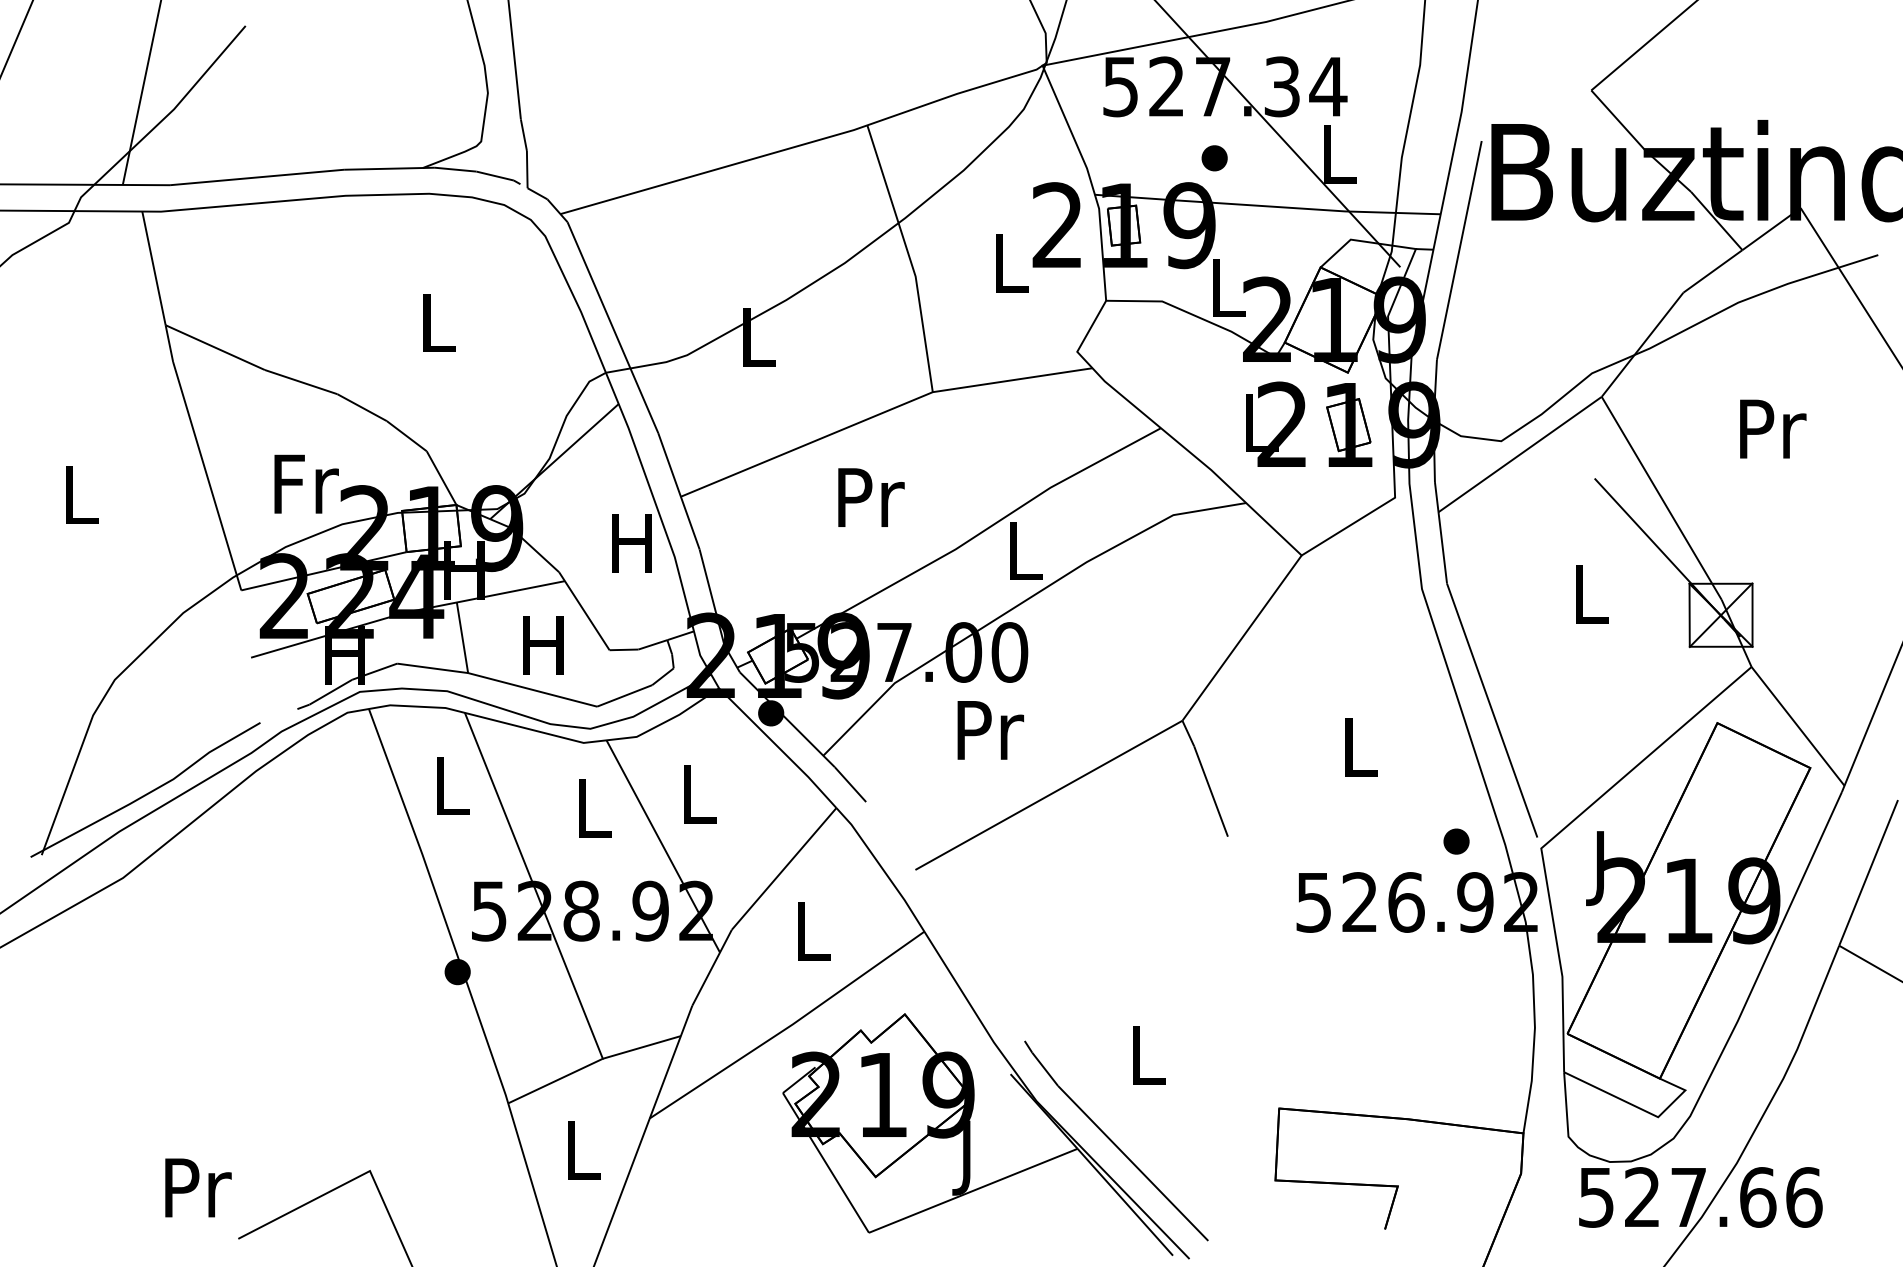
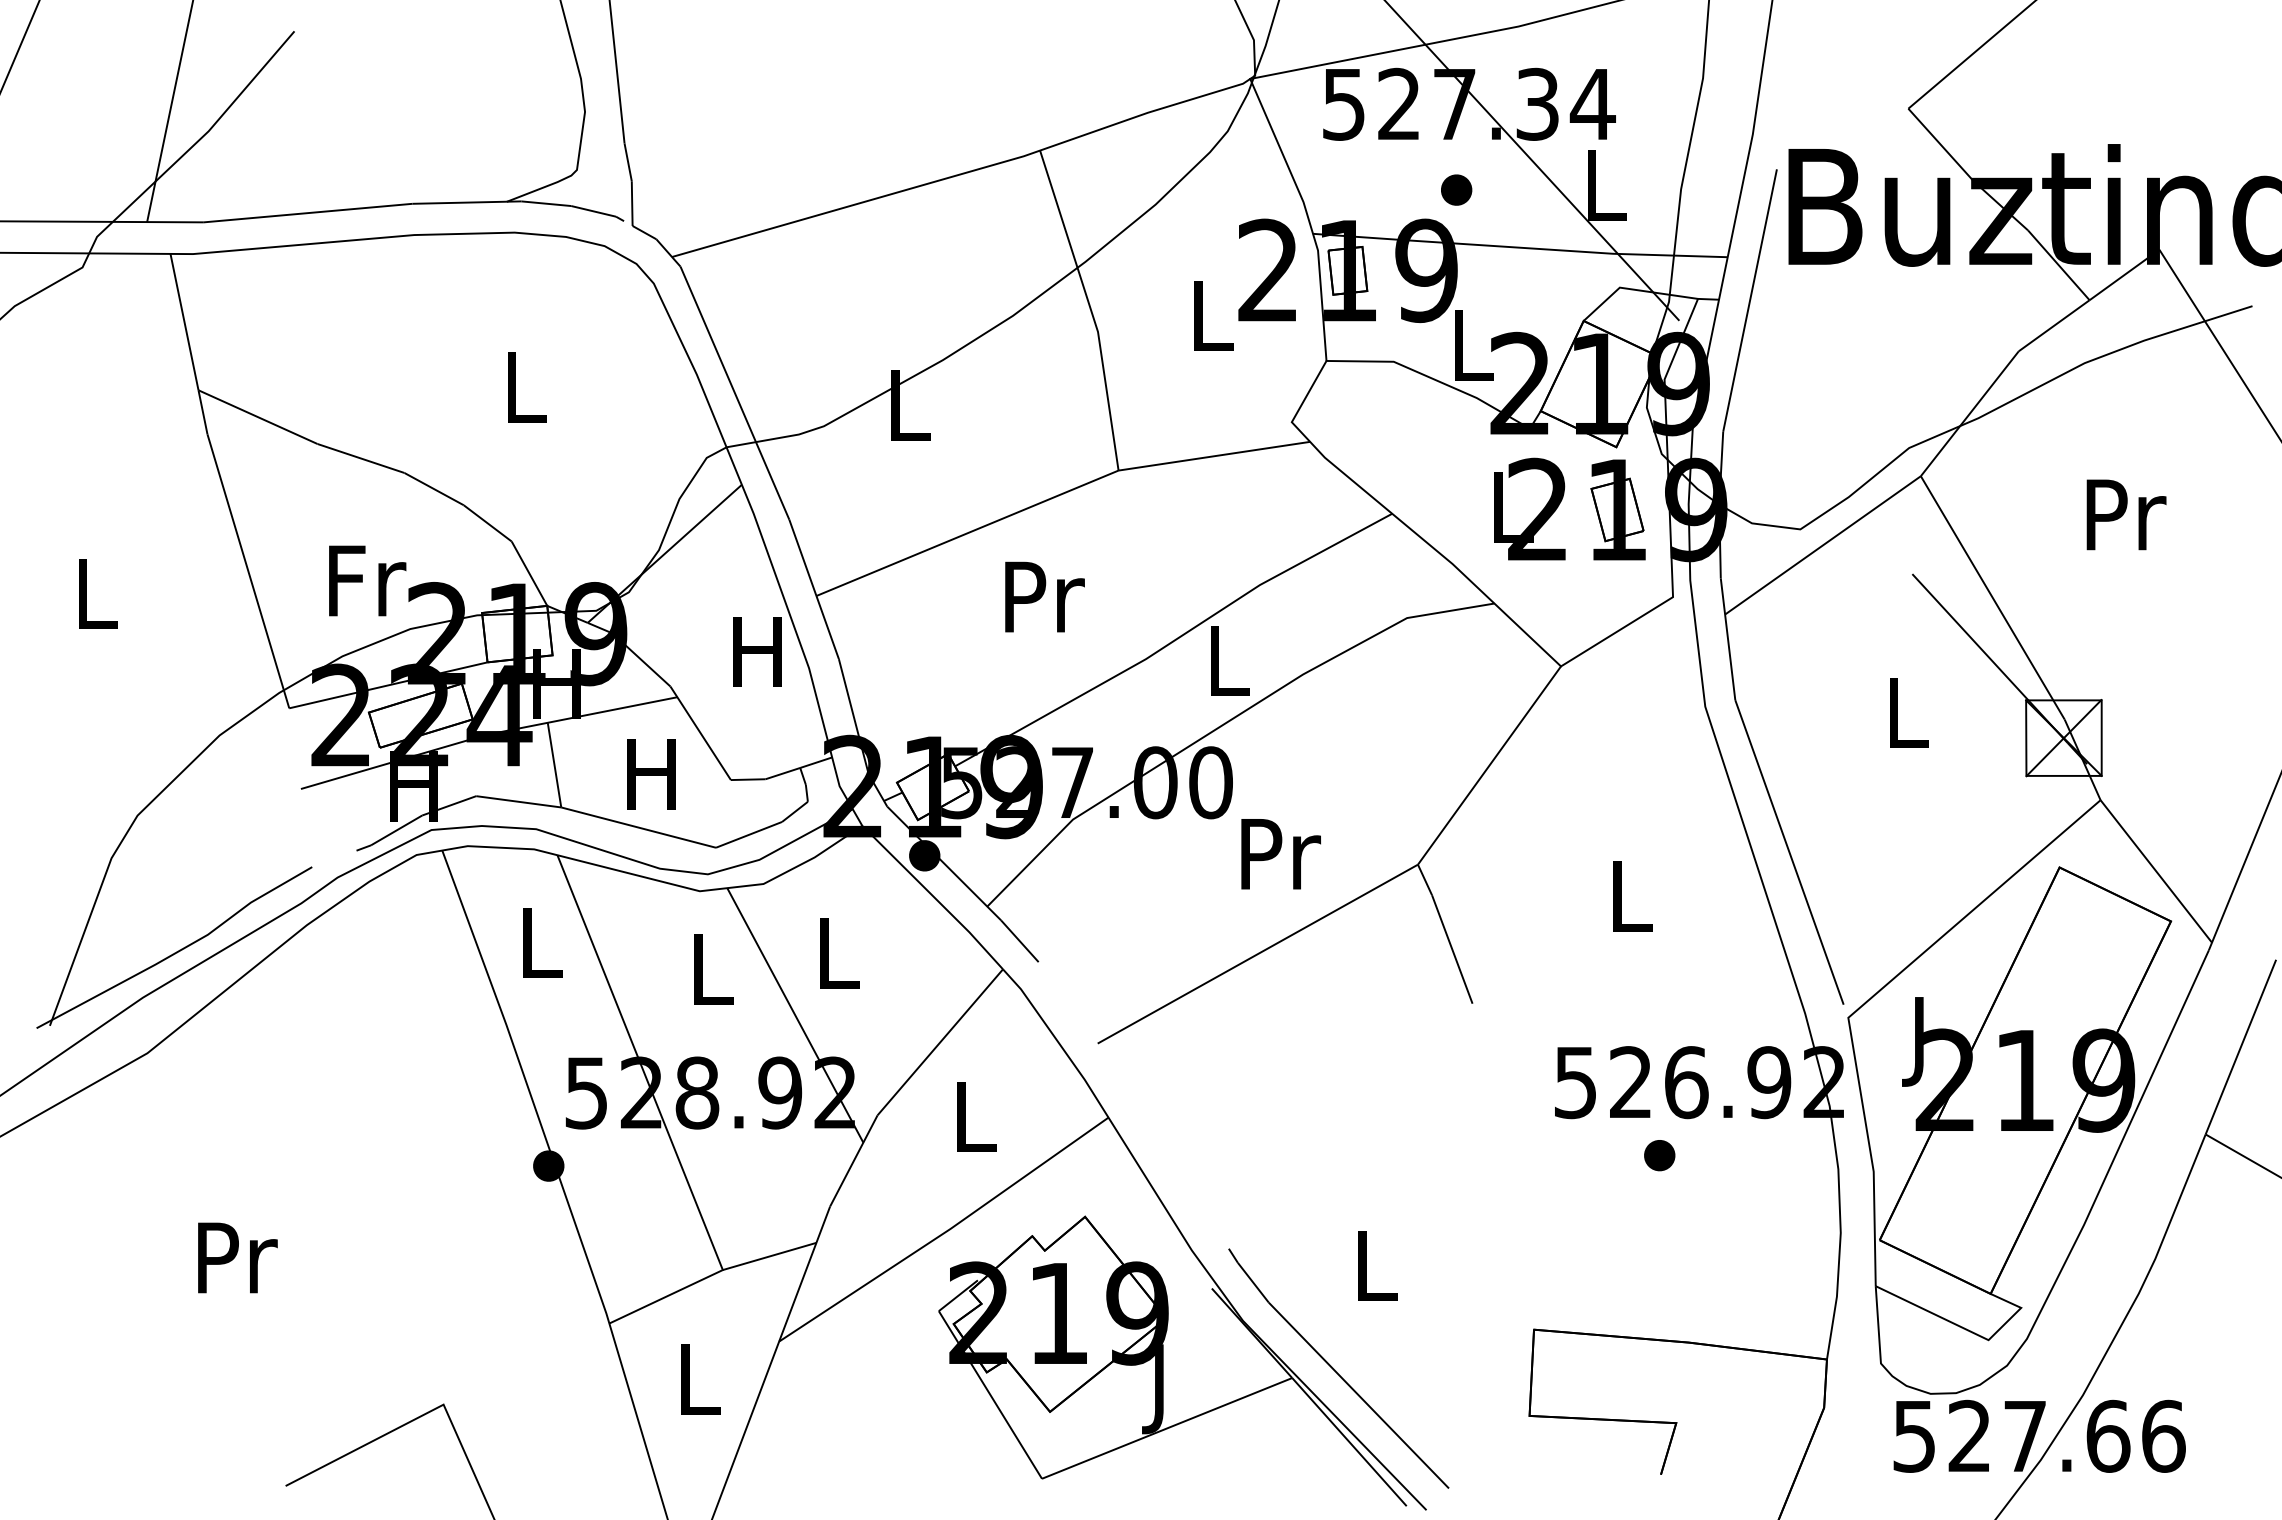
text: (990, 730) -> (1280, 854), moved
part: (1456, 841) -> (1659, 1155), moved
text: (198, 1187) -> (237, 1257), moved

